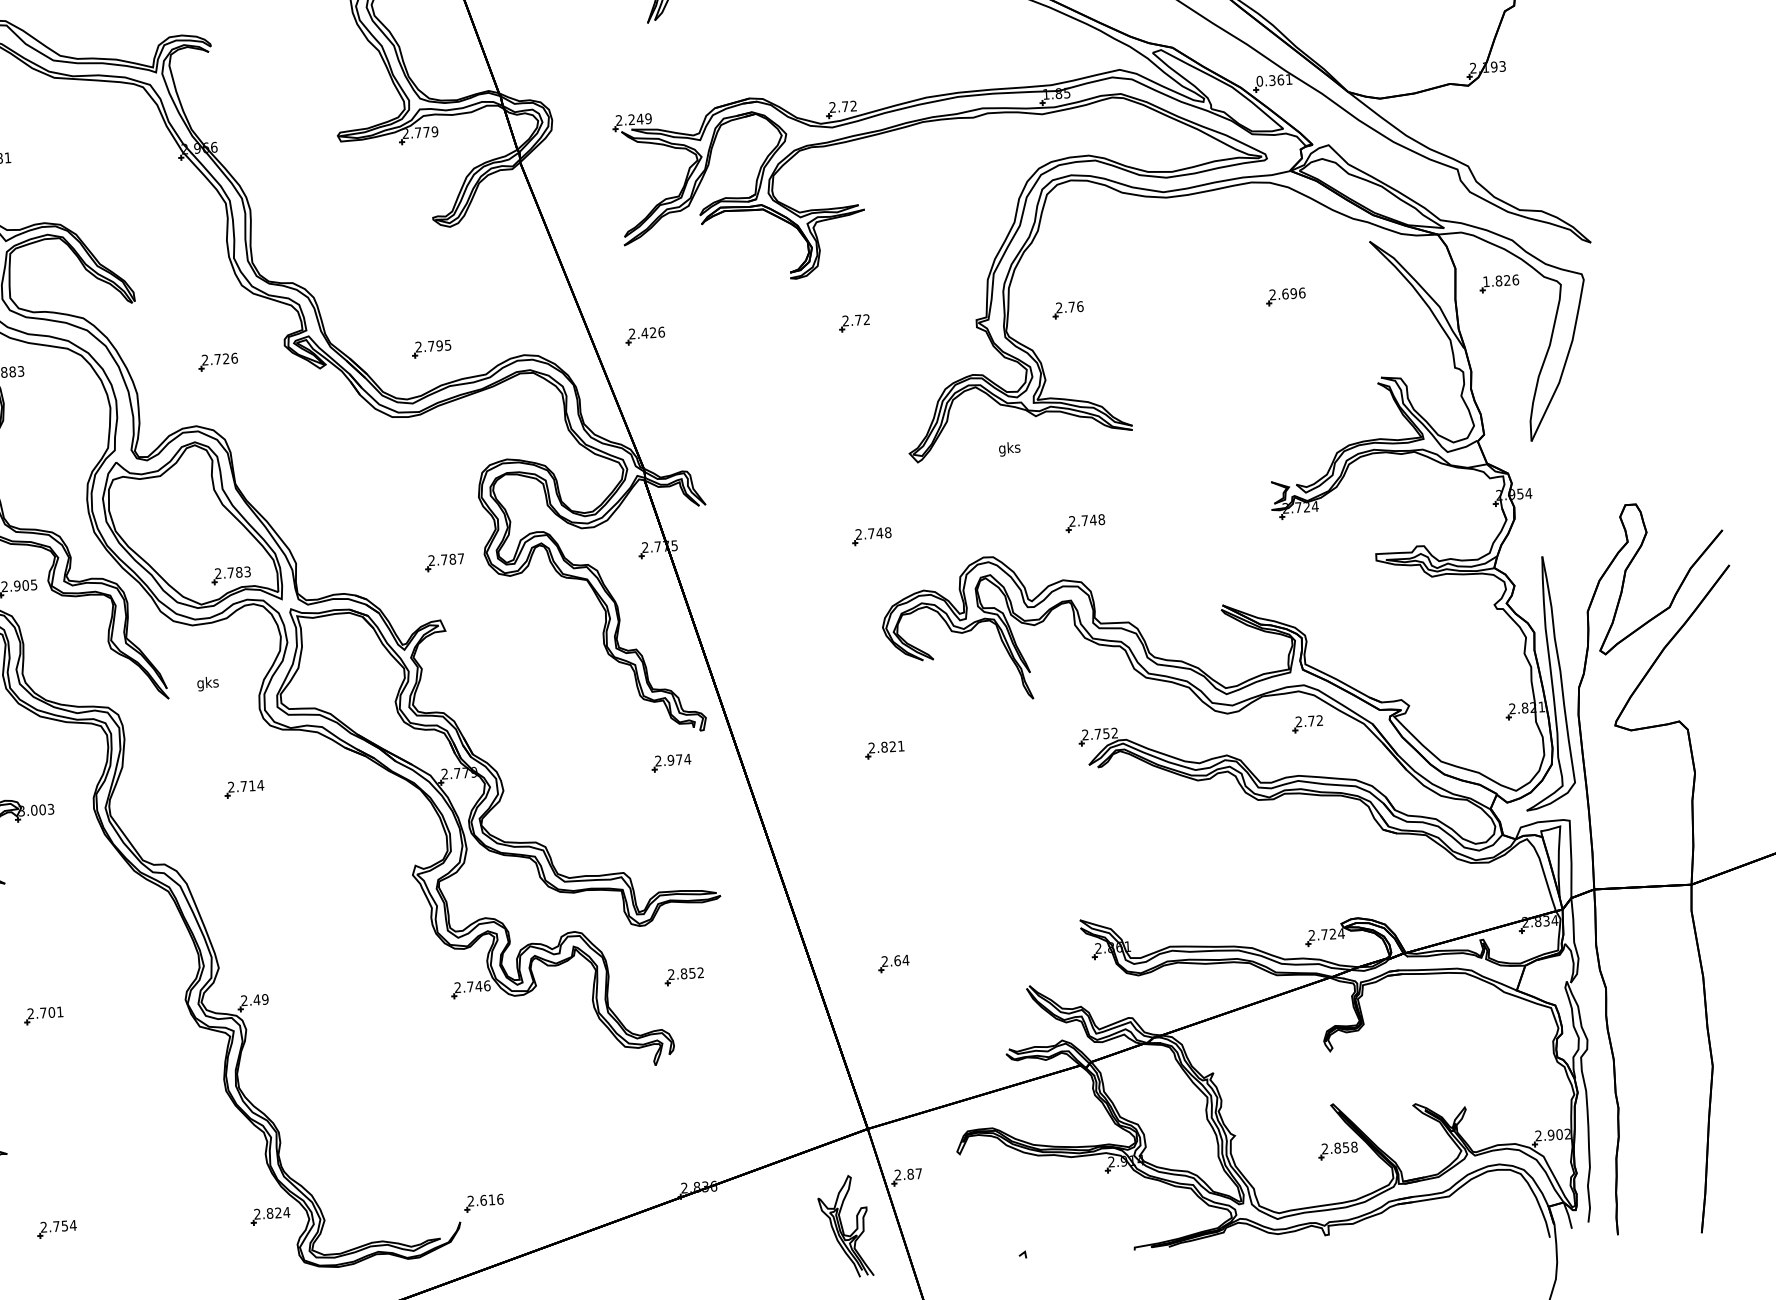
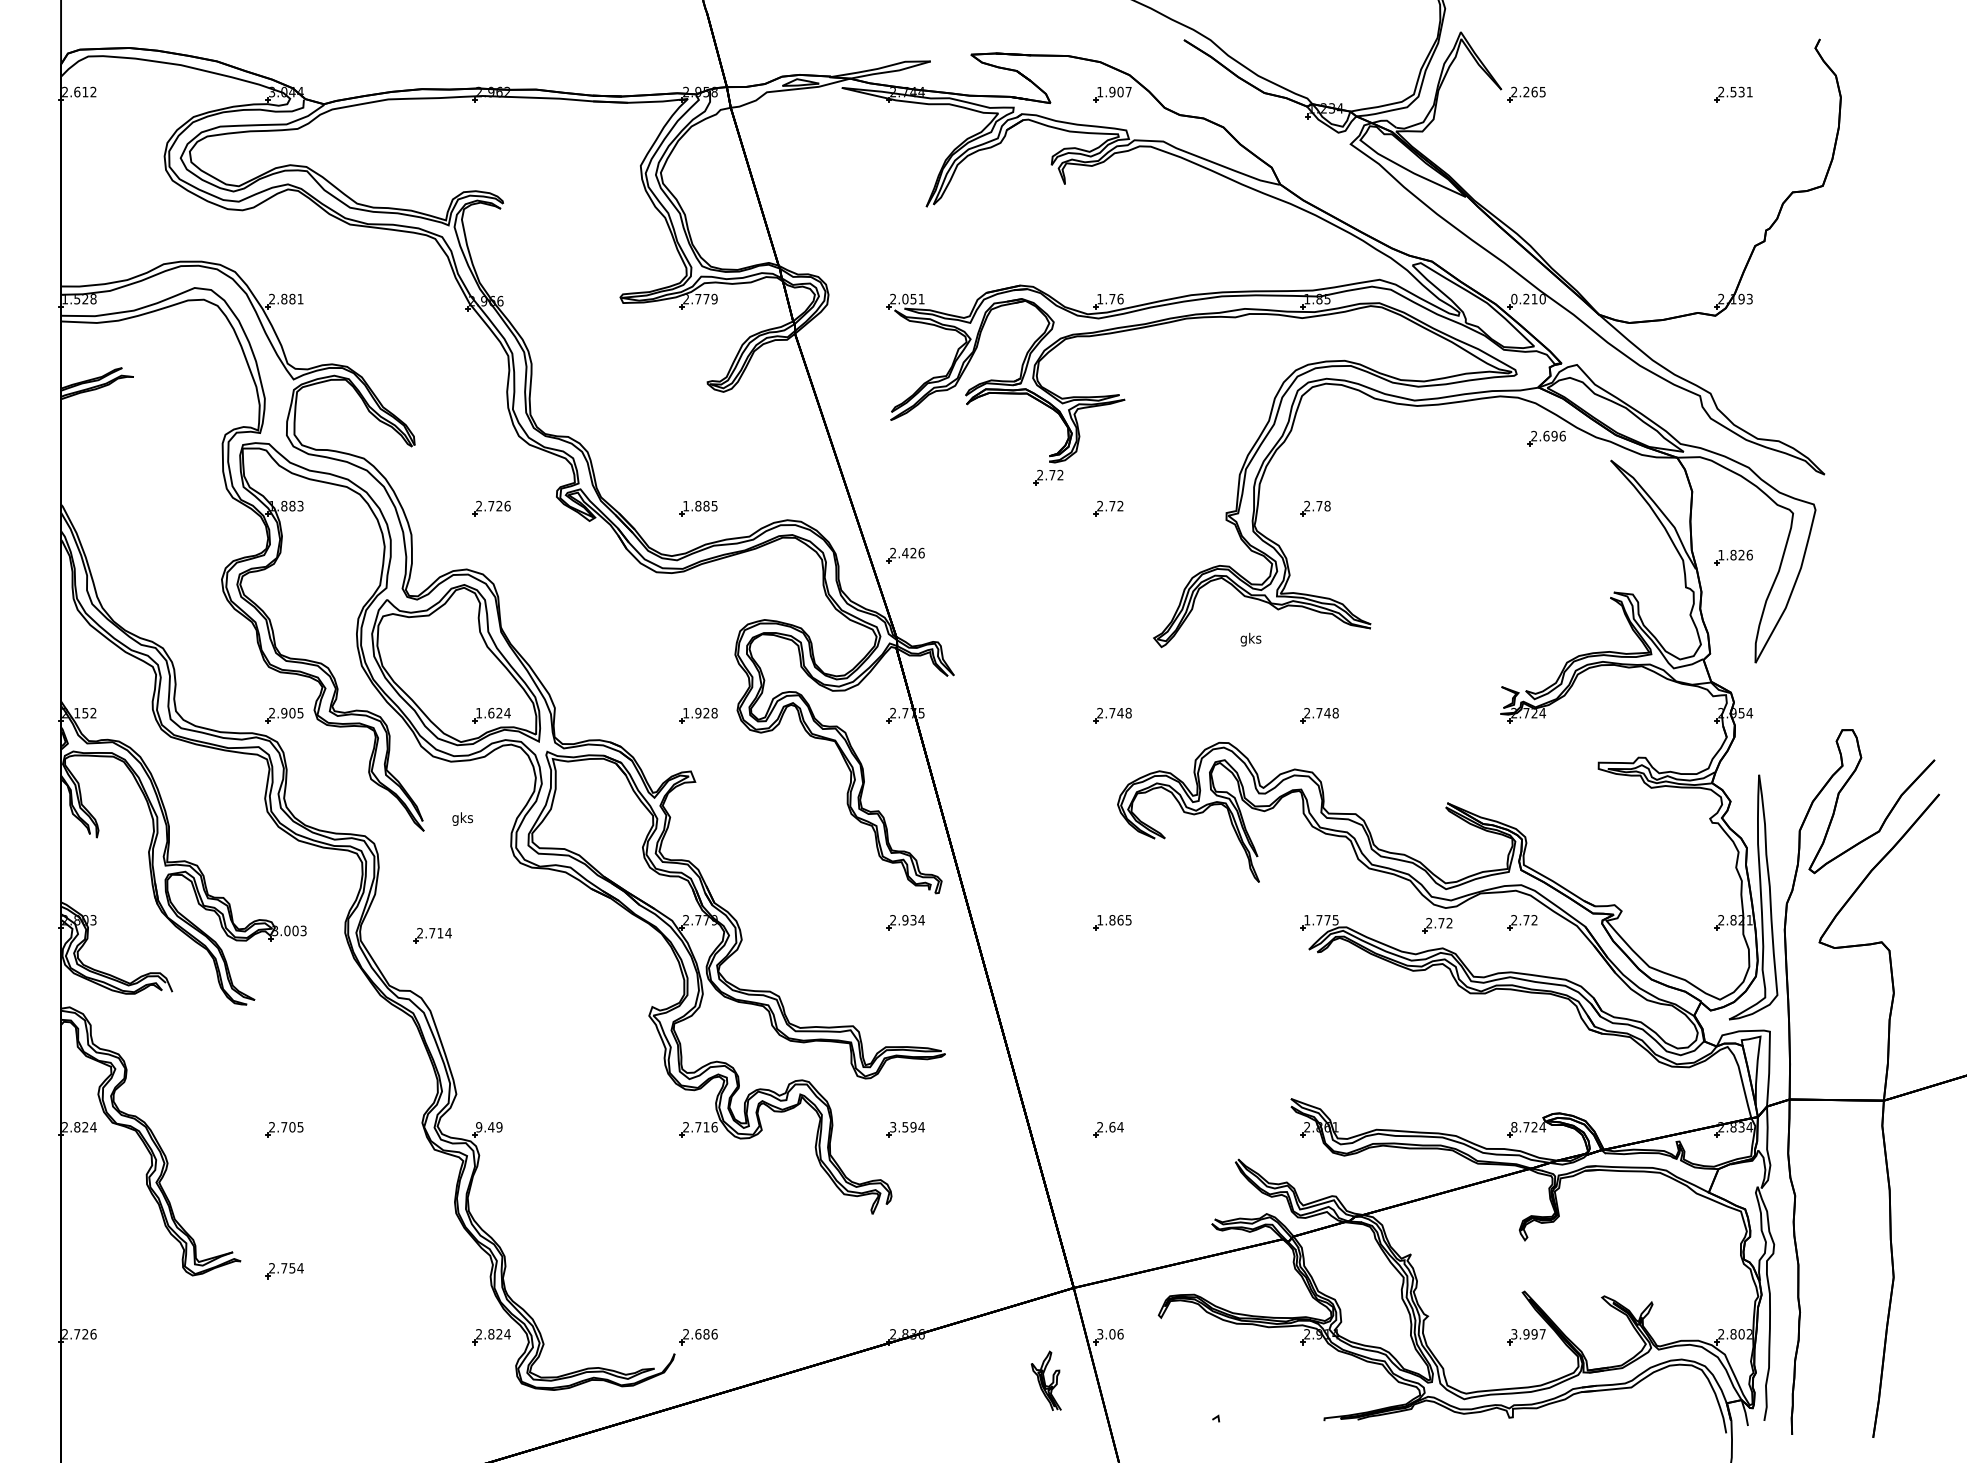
text: (1280, 79) -> (1534, 298), 0.361 -> 0.210
text: (843, 106) -> (1110, 298), 2.72 -> 1.76
text: (640, 118) -> (913, 298), 2.249 -> 2.051
part: (1499, 283) -> (1733, 557), moved
part: (790, 294) -> (1048, 477), added
part: (1285, 296) -> (1546, 438), moved
text: (1080, 305) -> (1327, 505), 2.76 -> 2.78
part: (645, 335) -> (905, 555), moved
text: (429, 345) -> (696, 505), 2.795 -> 1.885
text: (446, 558) -> (700, 712), 2.787 -> 1.928
text: (233, 572) -> (493, 712), 2.783 -> 1.624
part: (1220, 732) -> (1437, 925), added
text: (1100, 734) -> (1321, 920), 2.752 -> 1.775
text: (886, 747) -> (1114, 920), 2.821 -> 1.865
text: (679, 760) -> (913, 920), 2.974 -> 2.934
part: (244, 788) -> (432, 935), moved
text: (1312, 935) -> (1514, 1127), 2.724 -> 8.724
text: (686, 973) -> (907, 1127), 2.852 -> 3.594
text: (478, 986) -> (706, 1127), 2.746 -> 2.716
text: (244, 1000) -> (479, 1127), 2.49 -> 9.49
text: (60, 1012) -> (300, 1127), 2.701 -> 2.705
text: (1551, 1135) -> (1733, 1334), 2.902 -> 2.802
text: (1339, 1148) -> (1528, 1334), 2.858 -> 3.997
text: (908, 1174) -> (1110, 1334), 2.87 -> 3.06
text: (491, 1200) -> (706, 1334), 2.616 -> 2.686
part: (845, 1226) -> (1046, 1380), size x0.6
part: (56, 1229) -> (284, 1271), moved

